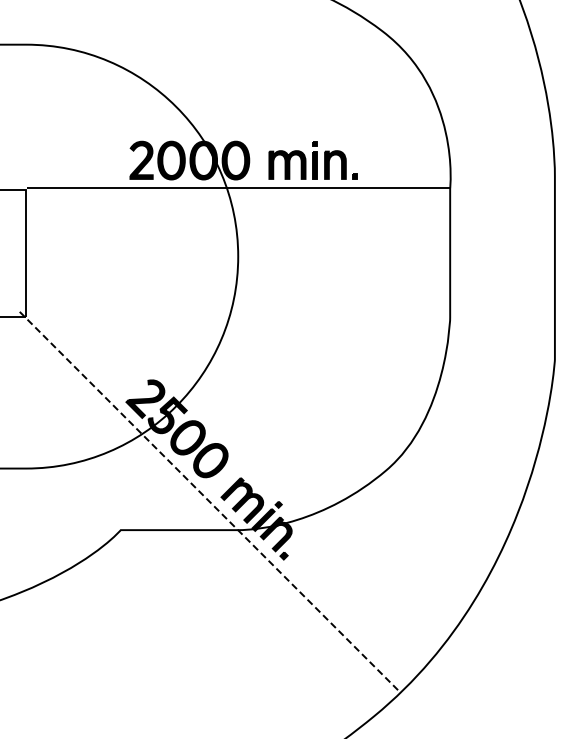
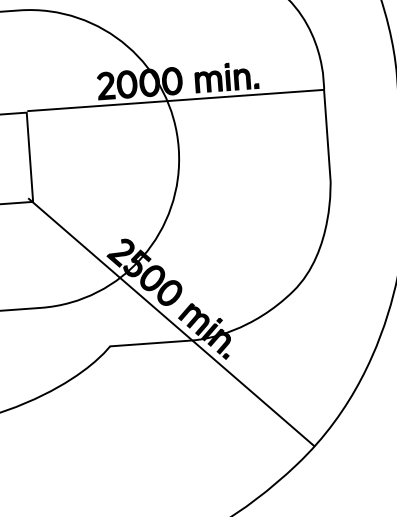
line: (210, 502) -> (171, 322), dashed -> solid

